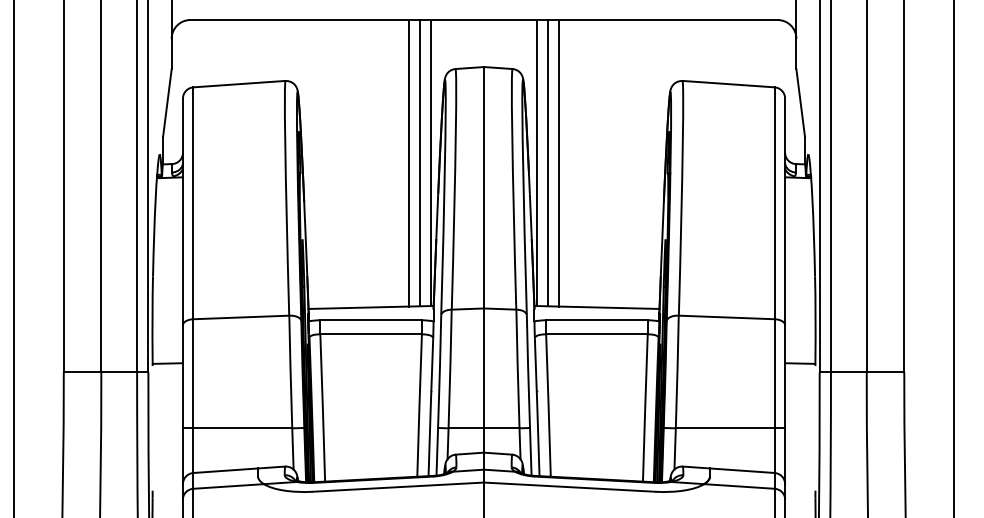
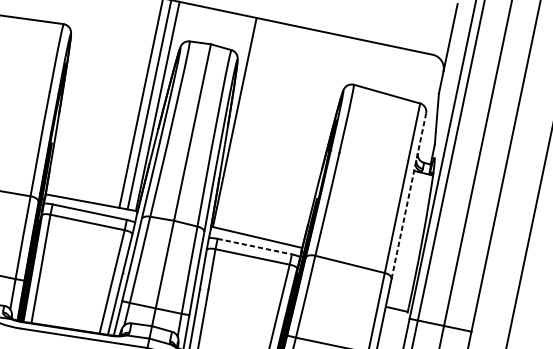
line: (548, 163) -> (243, 124), removed
line: (559, 163) -> (251, 126), removed
line: (785, 211) -> (409, 195), solid -> dashed
line: (596, 320) -> (254, 246), solid -> dashed

